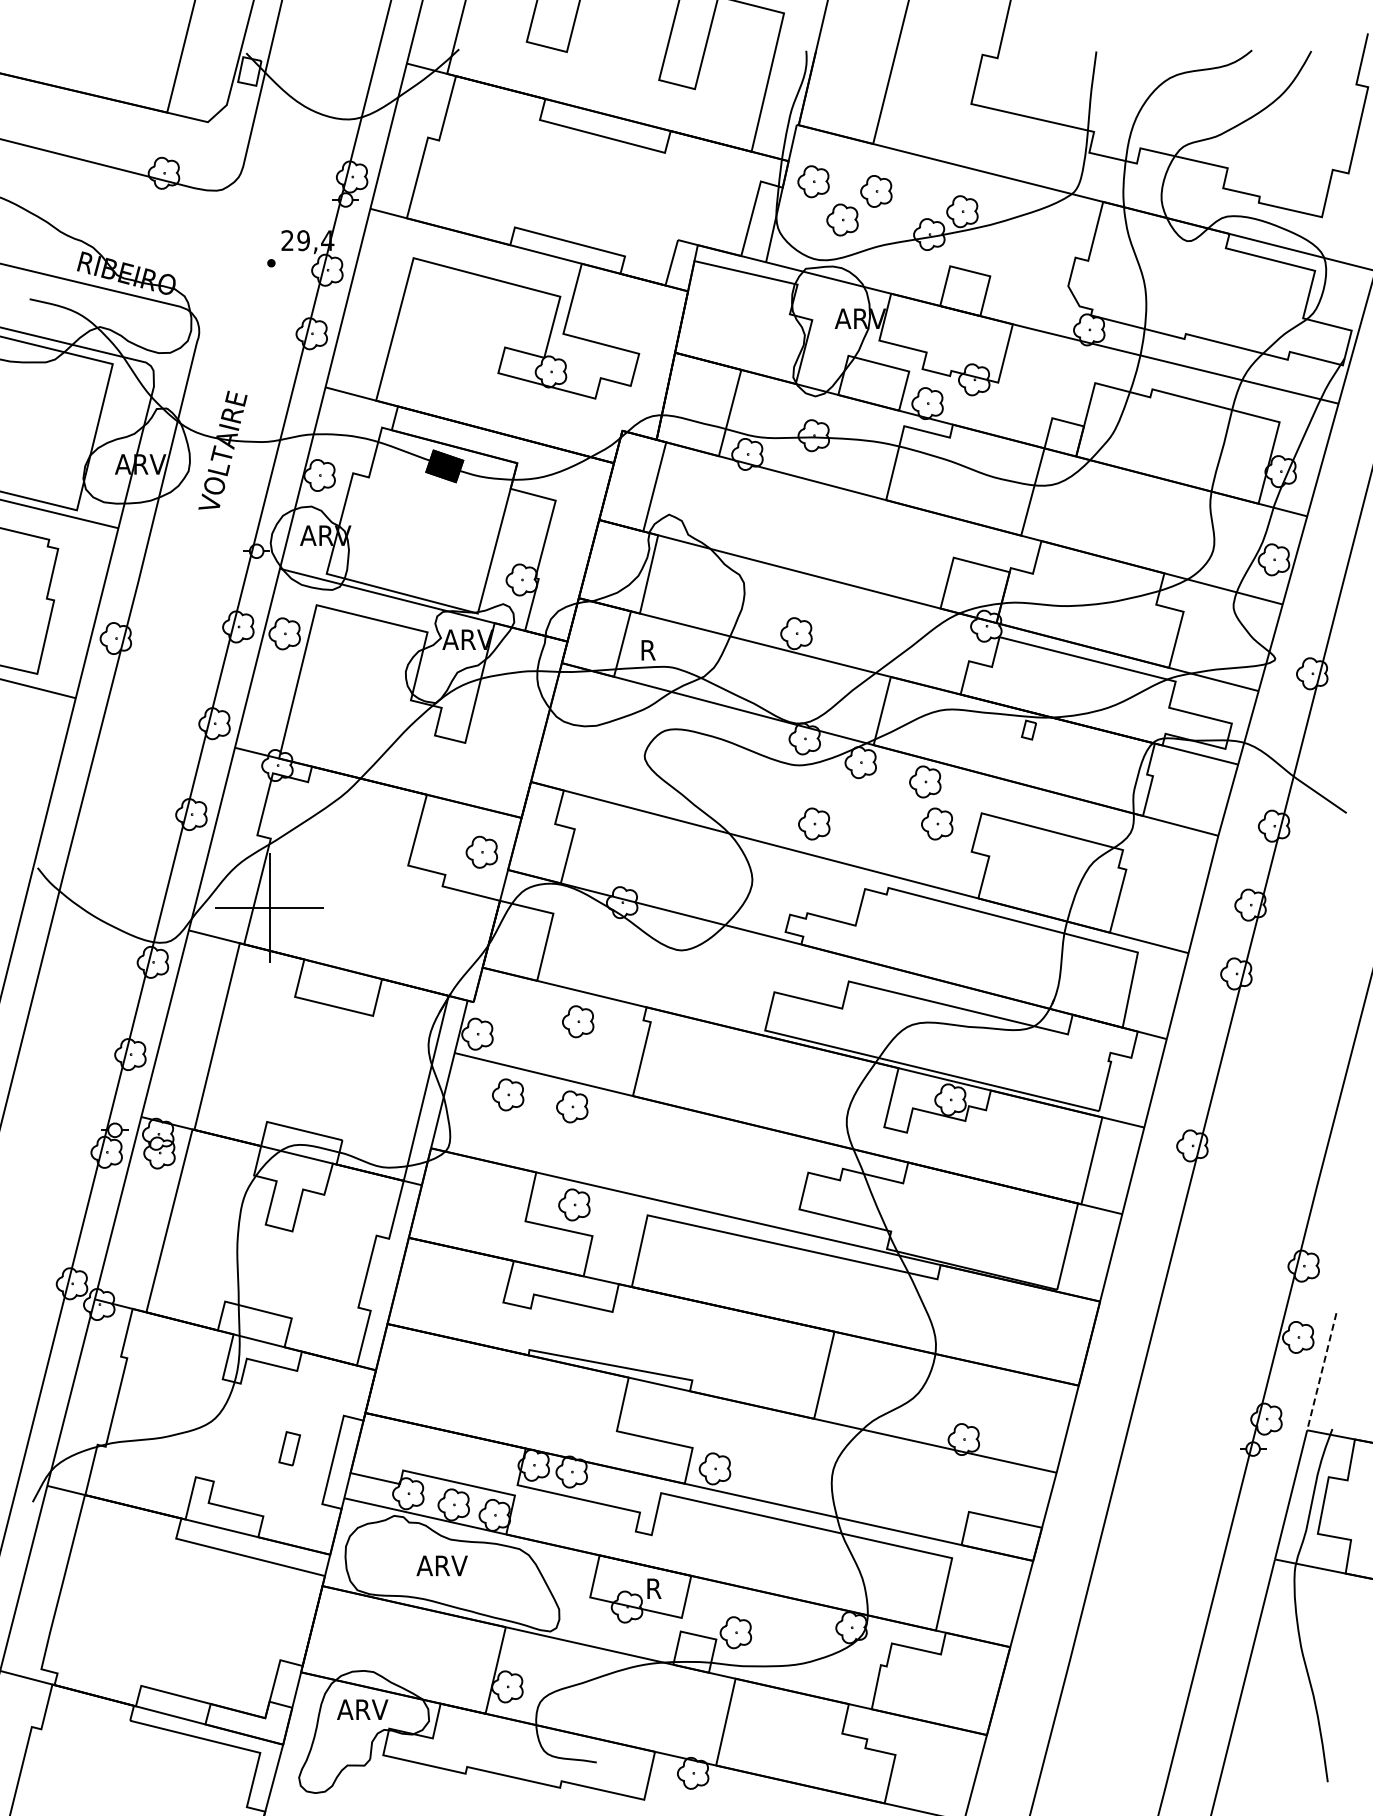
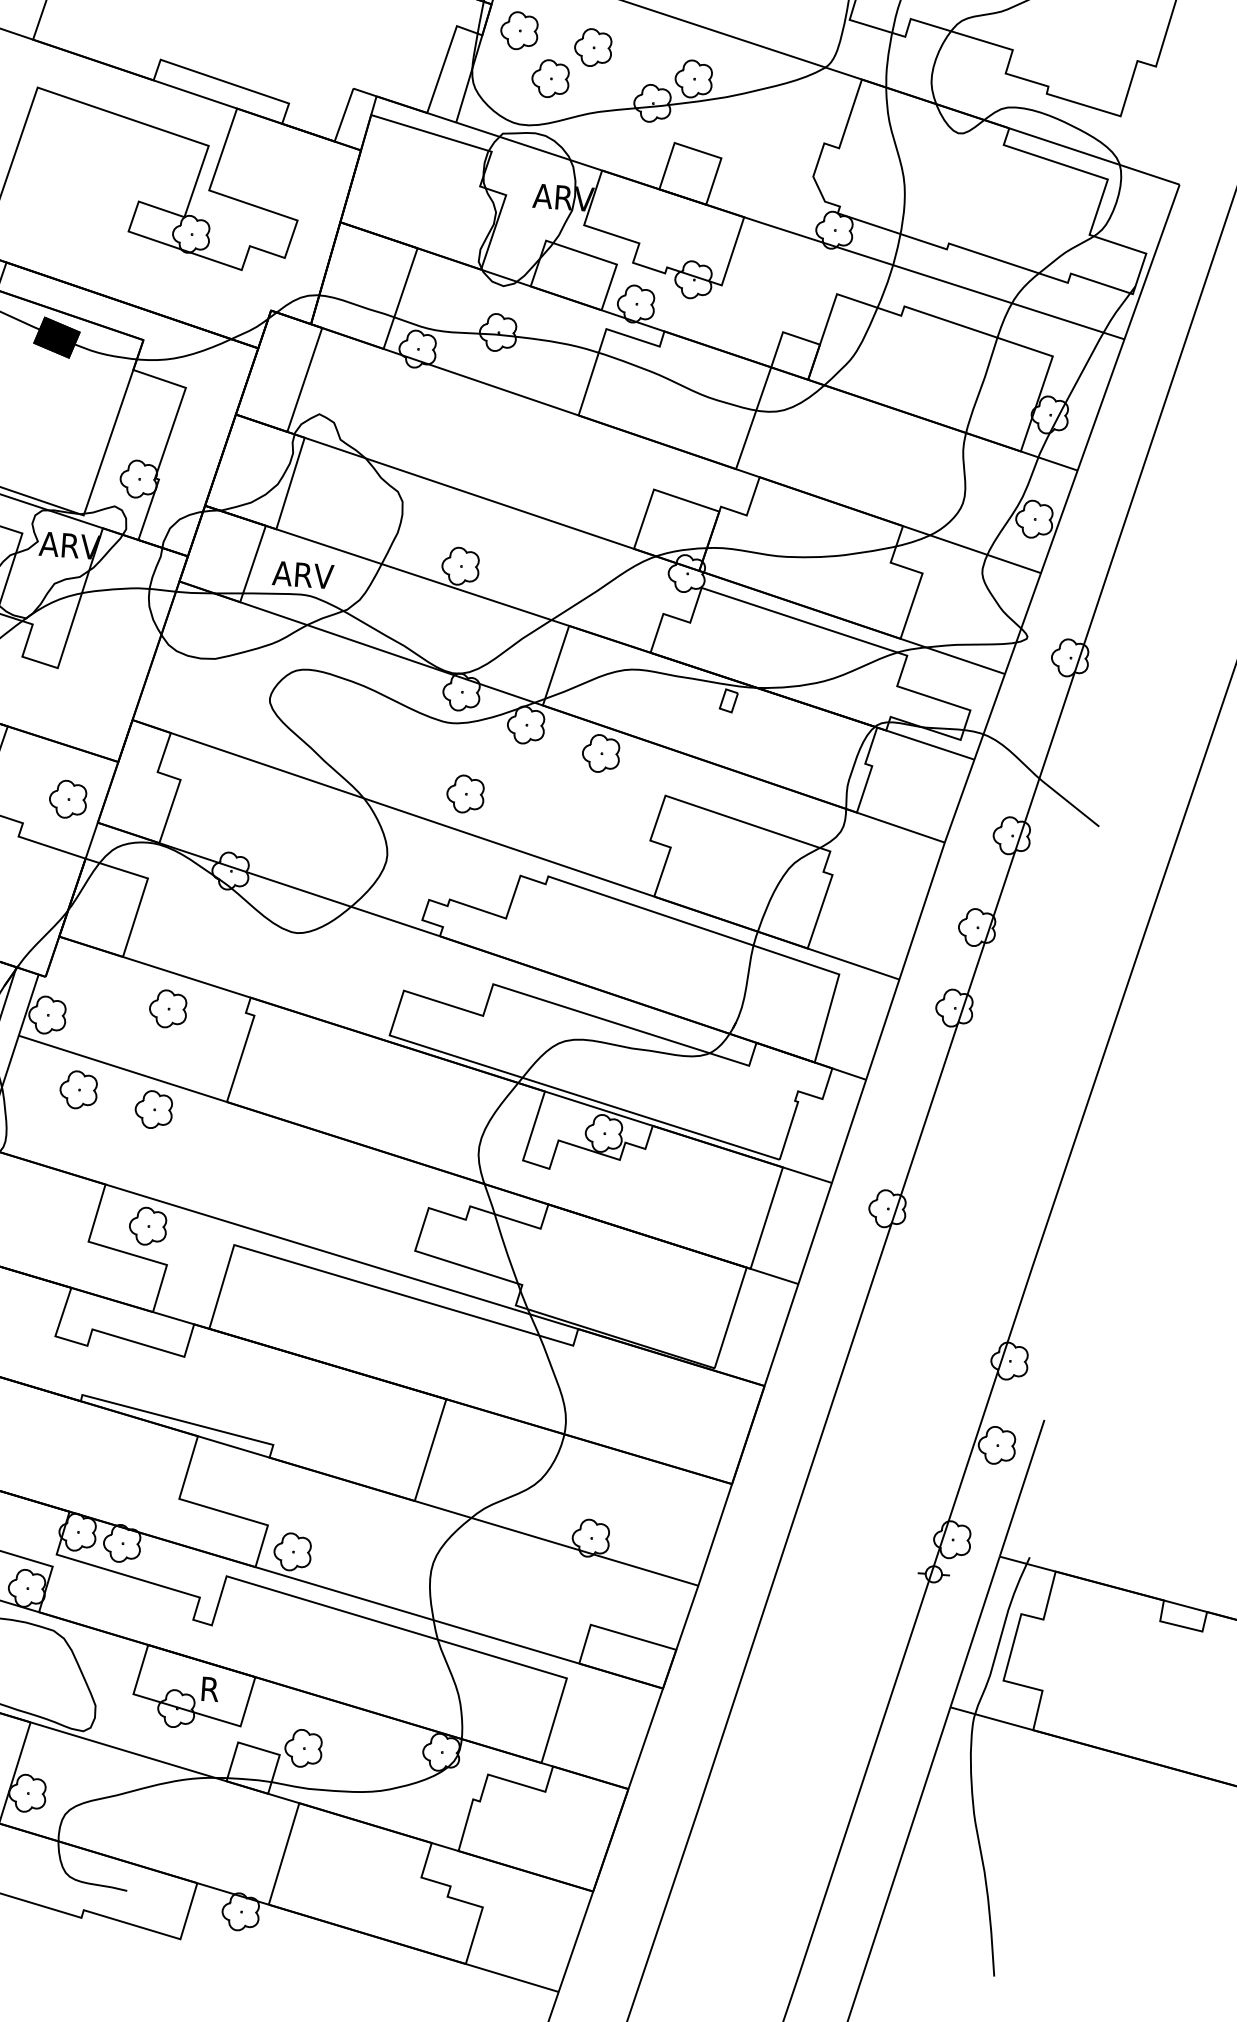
text: (664, 650) -> (302, 575), R -> ARV
part: (937, 823) -> (612, 804), removed
line: (1321, 1372) -> (1021, 1489), dashed -> solid

